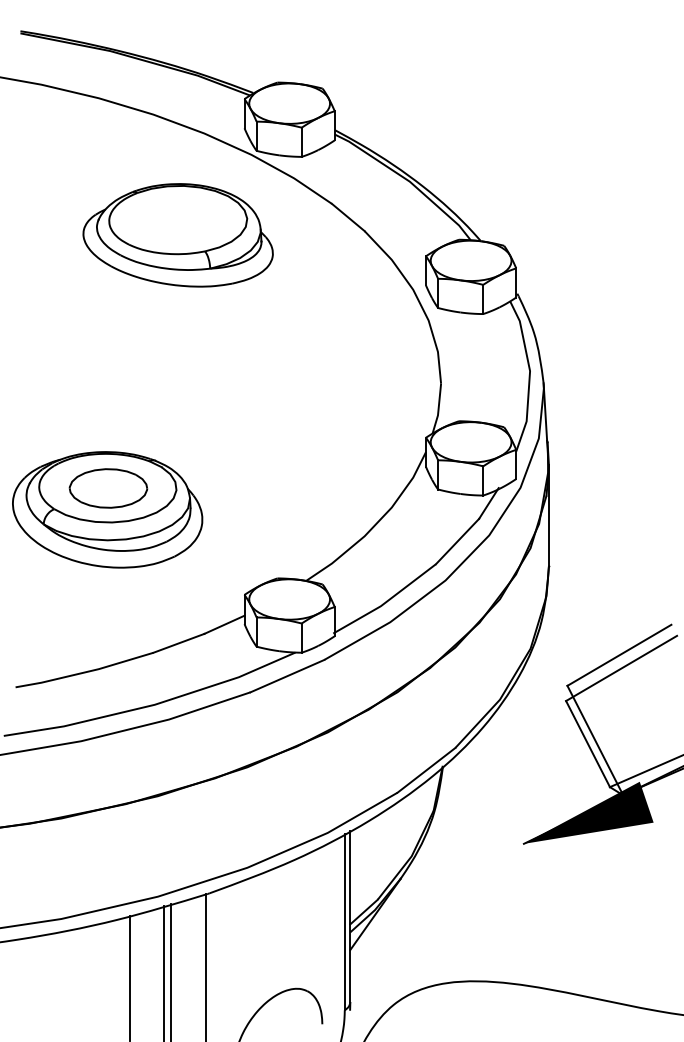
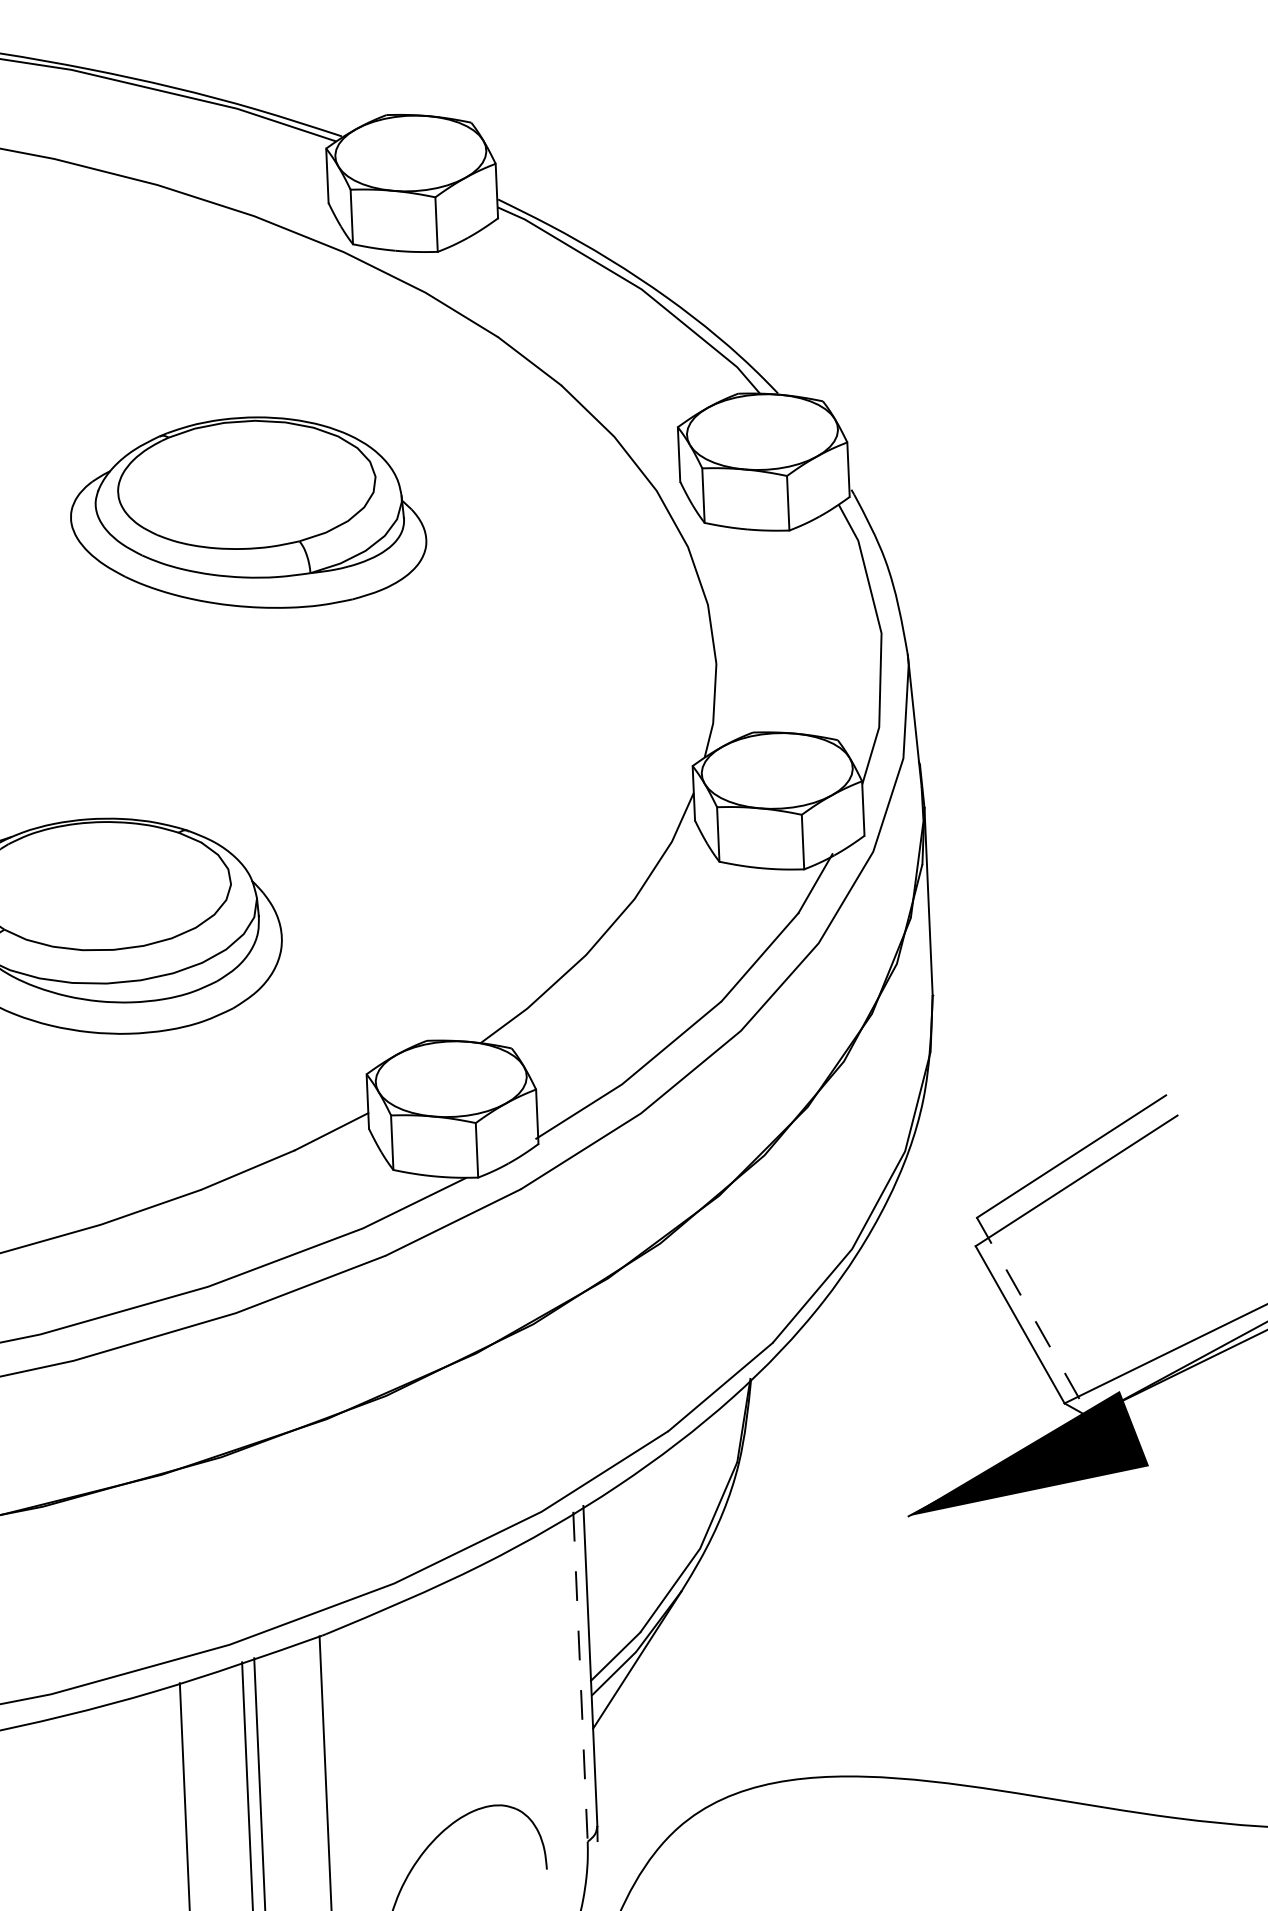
part: (177, 235) -> (246, 513), moved
part: (108, 488) -> (103, 886), removed
line: (595, 741) -> (1033, 1319), solid -> dashed
line: (344, 922) -> (579, 1677), solid -> dashed

